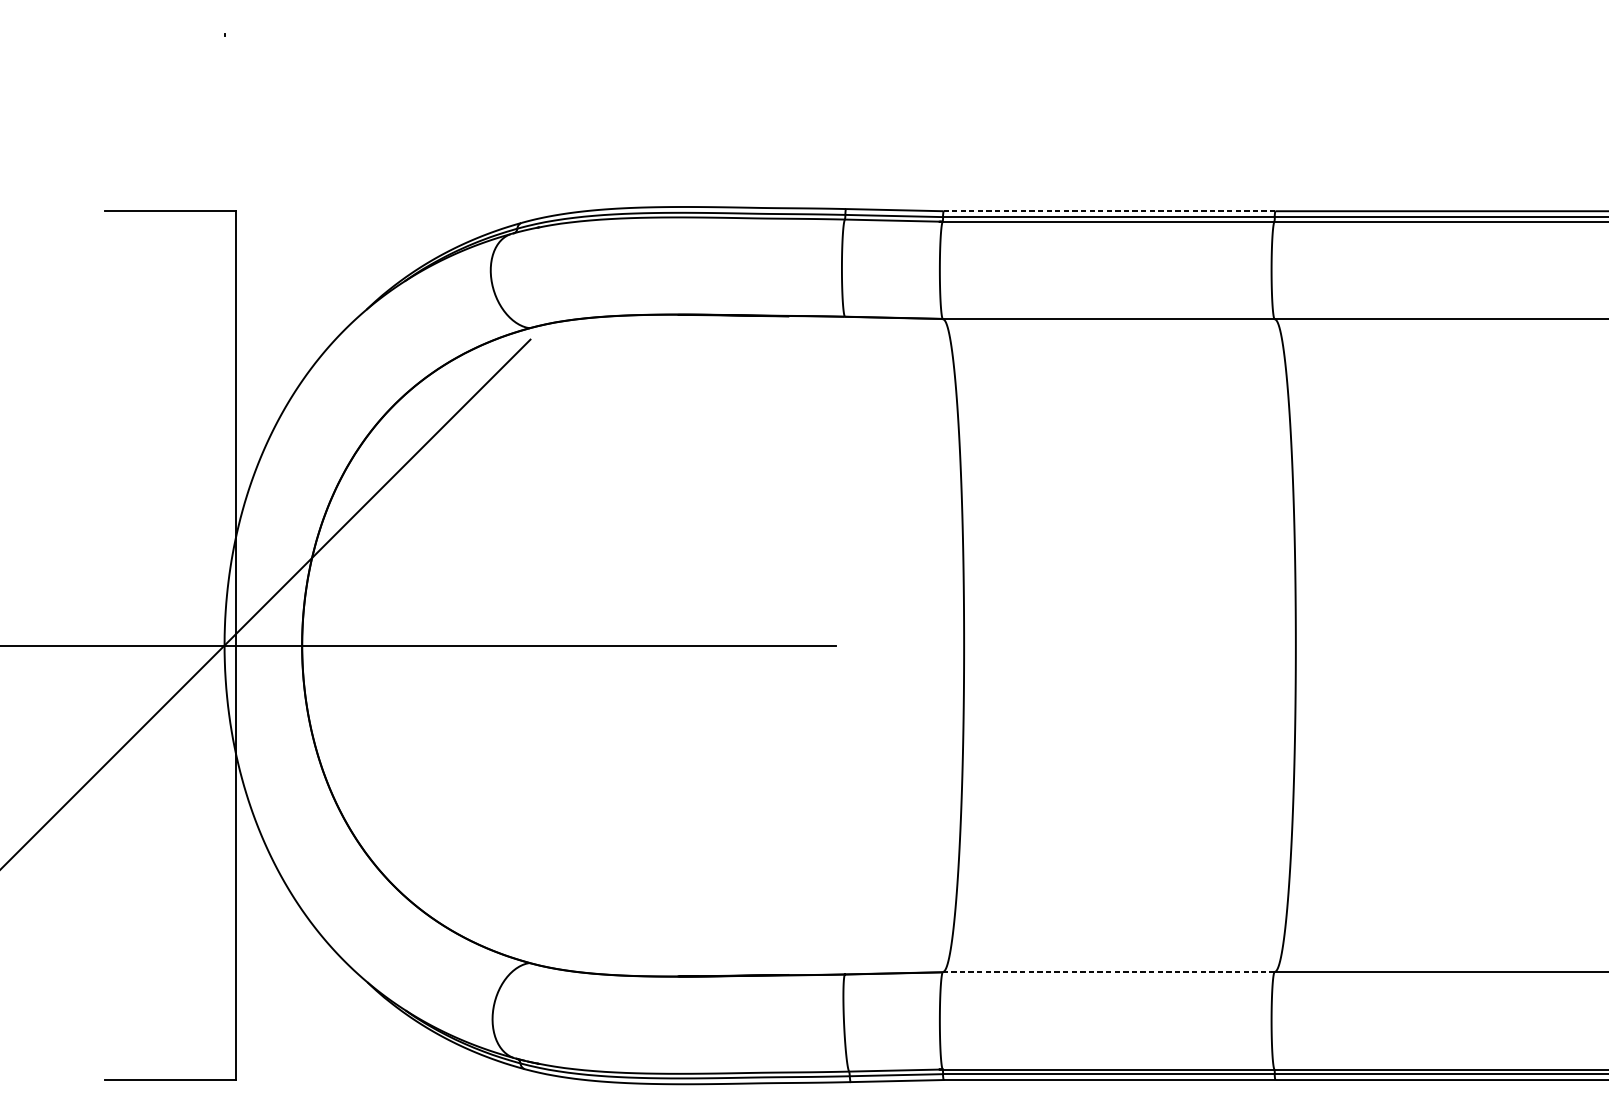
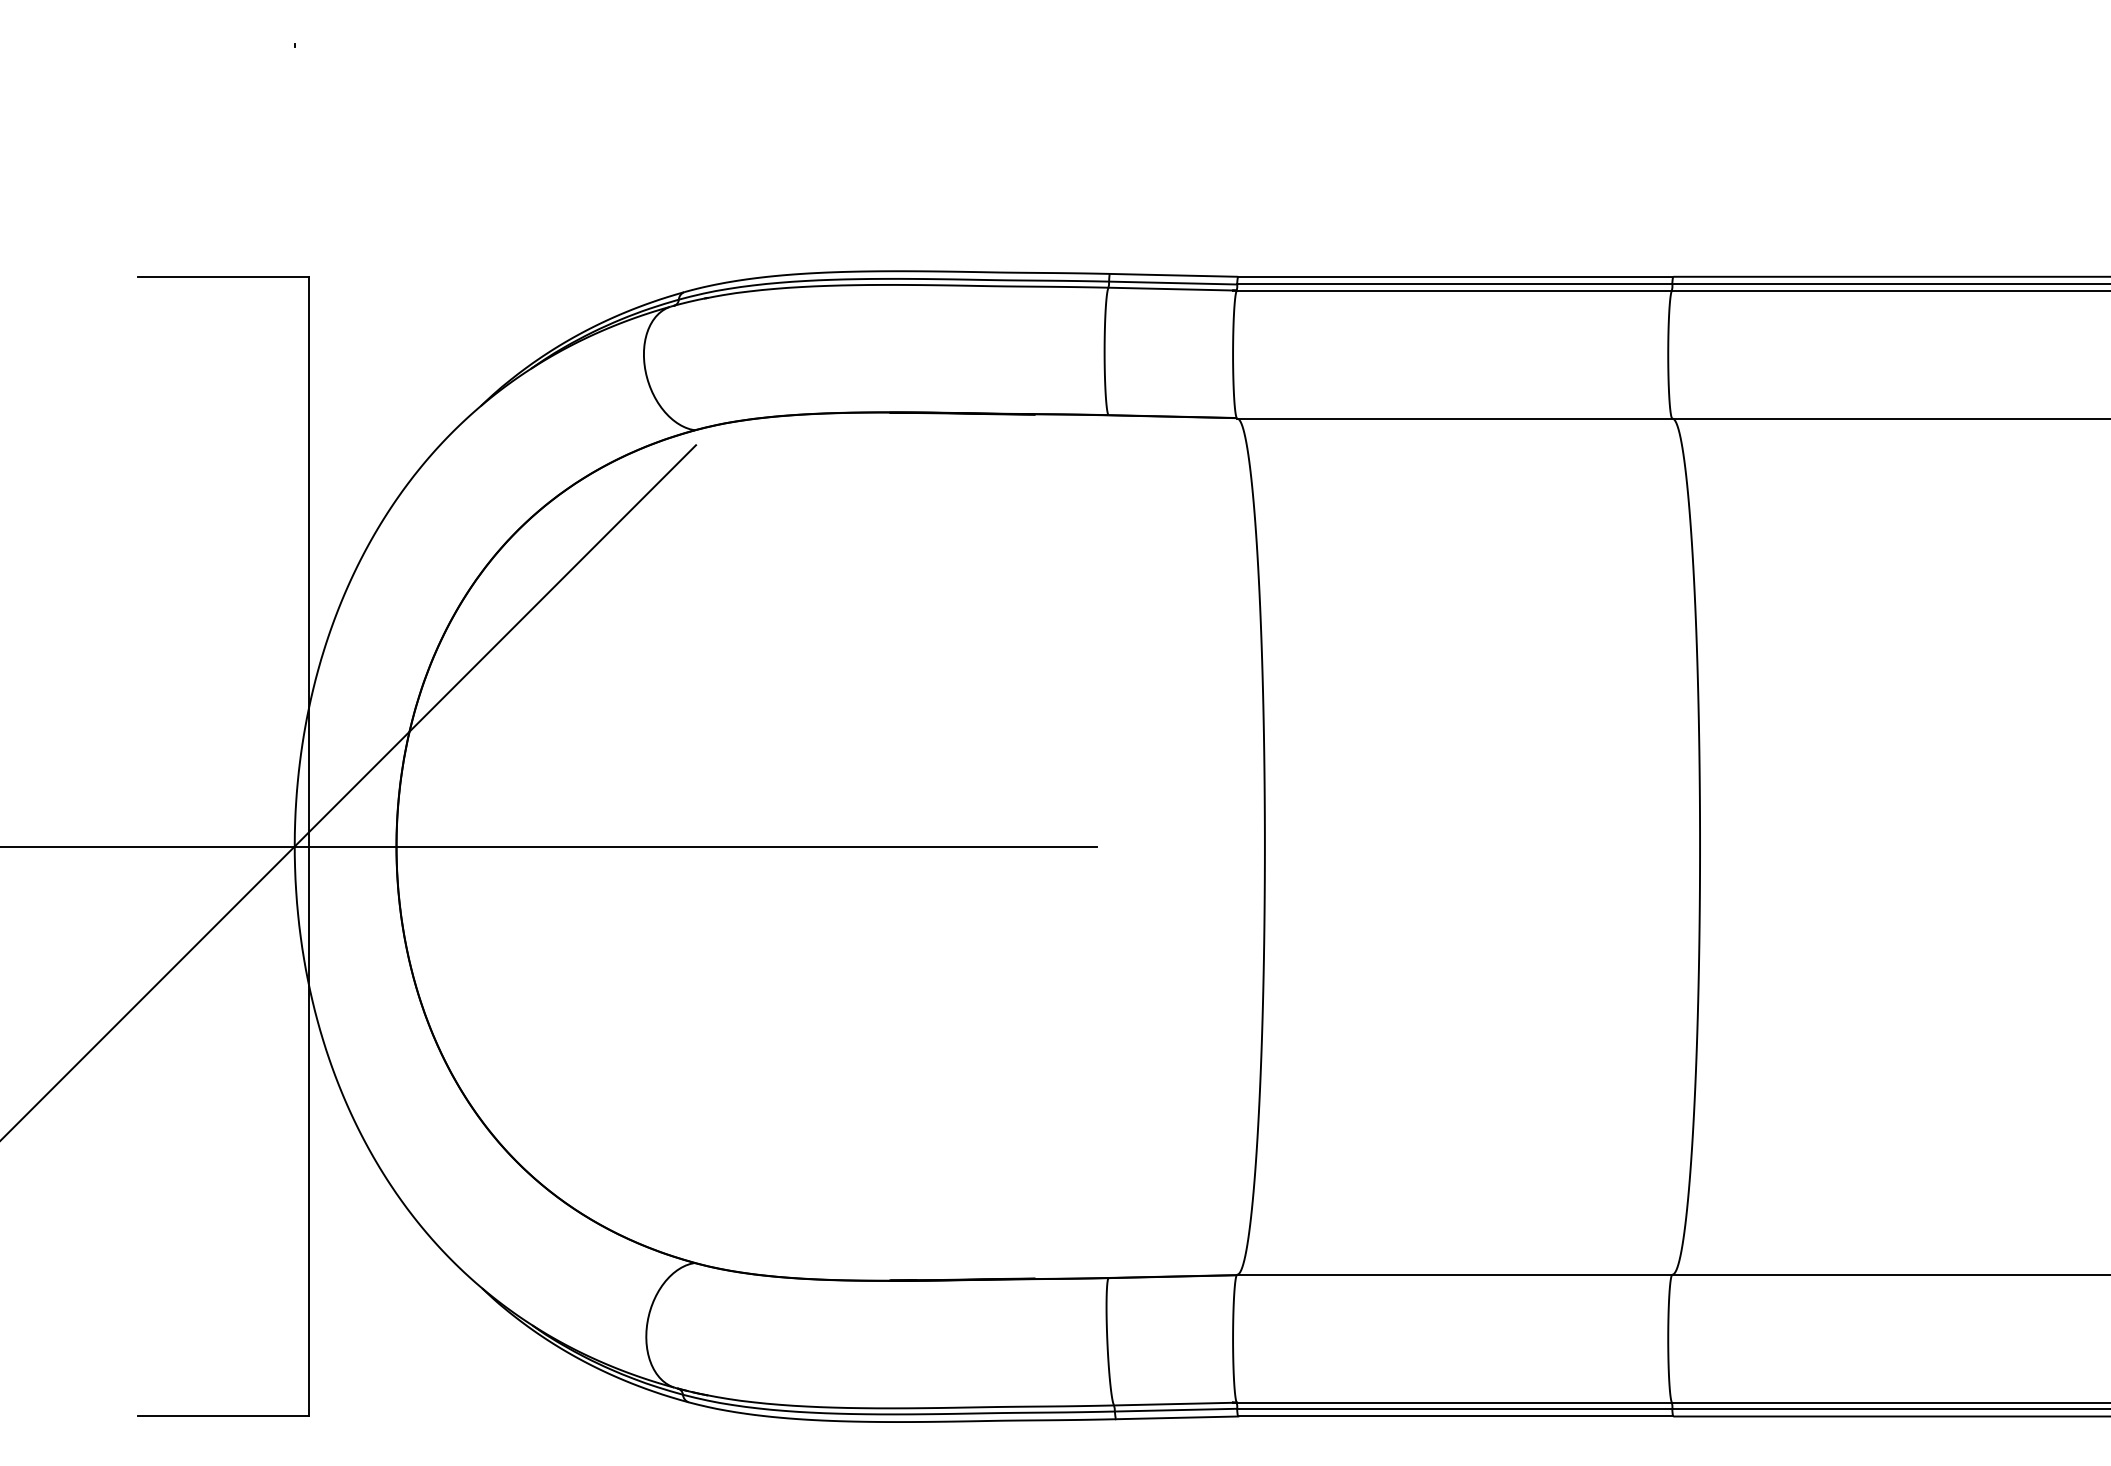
line: (1109, 211) -> (1455, 276), dashed -> solid
line: (1108, 971) -> (1454, 1274), dashed -> solid

